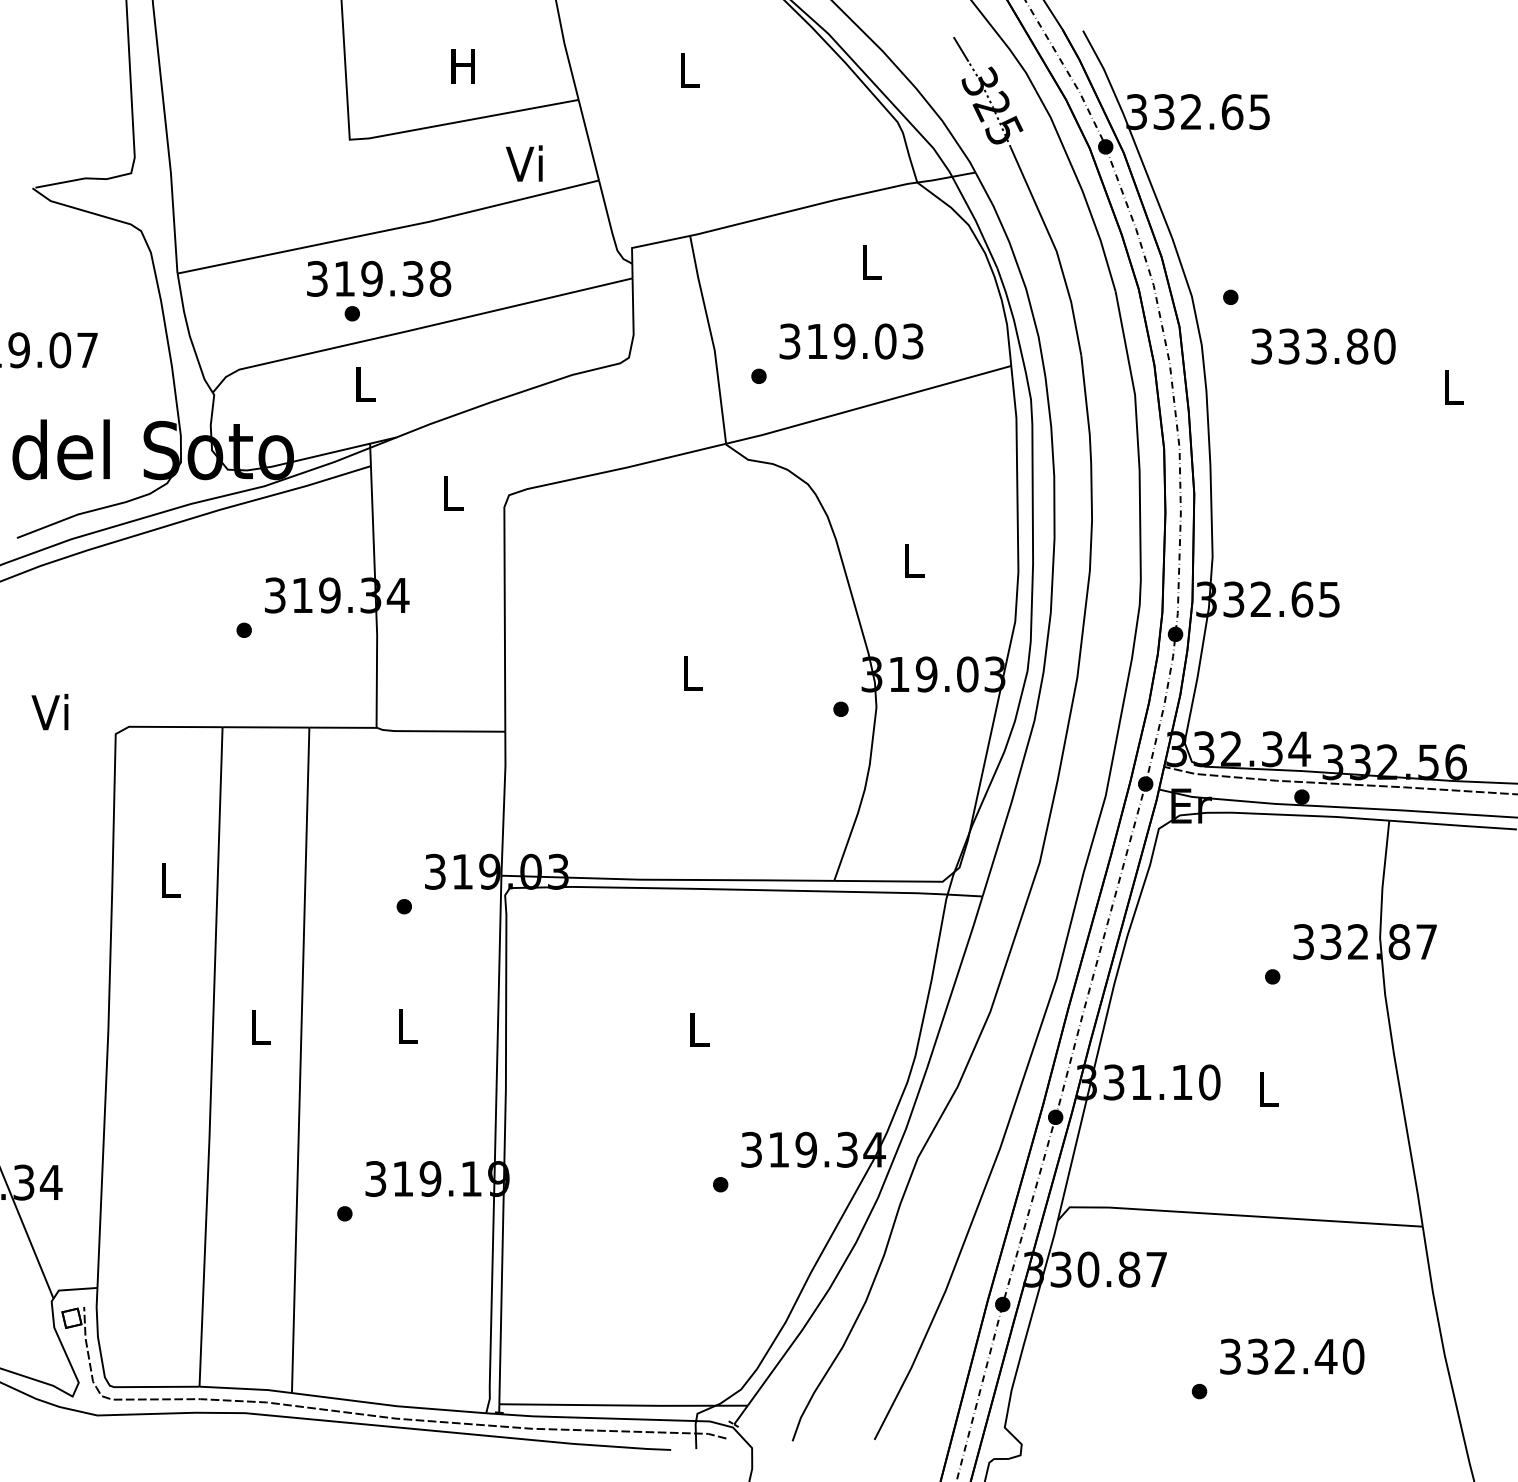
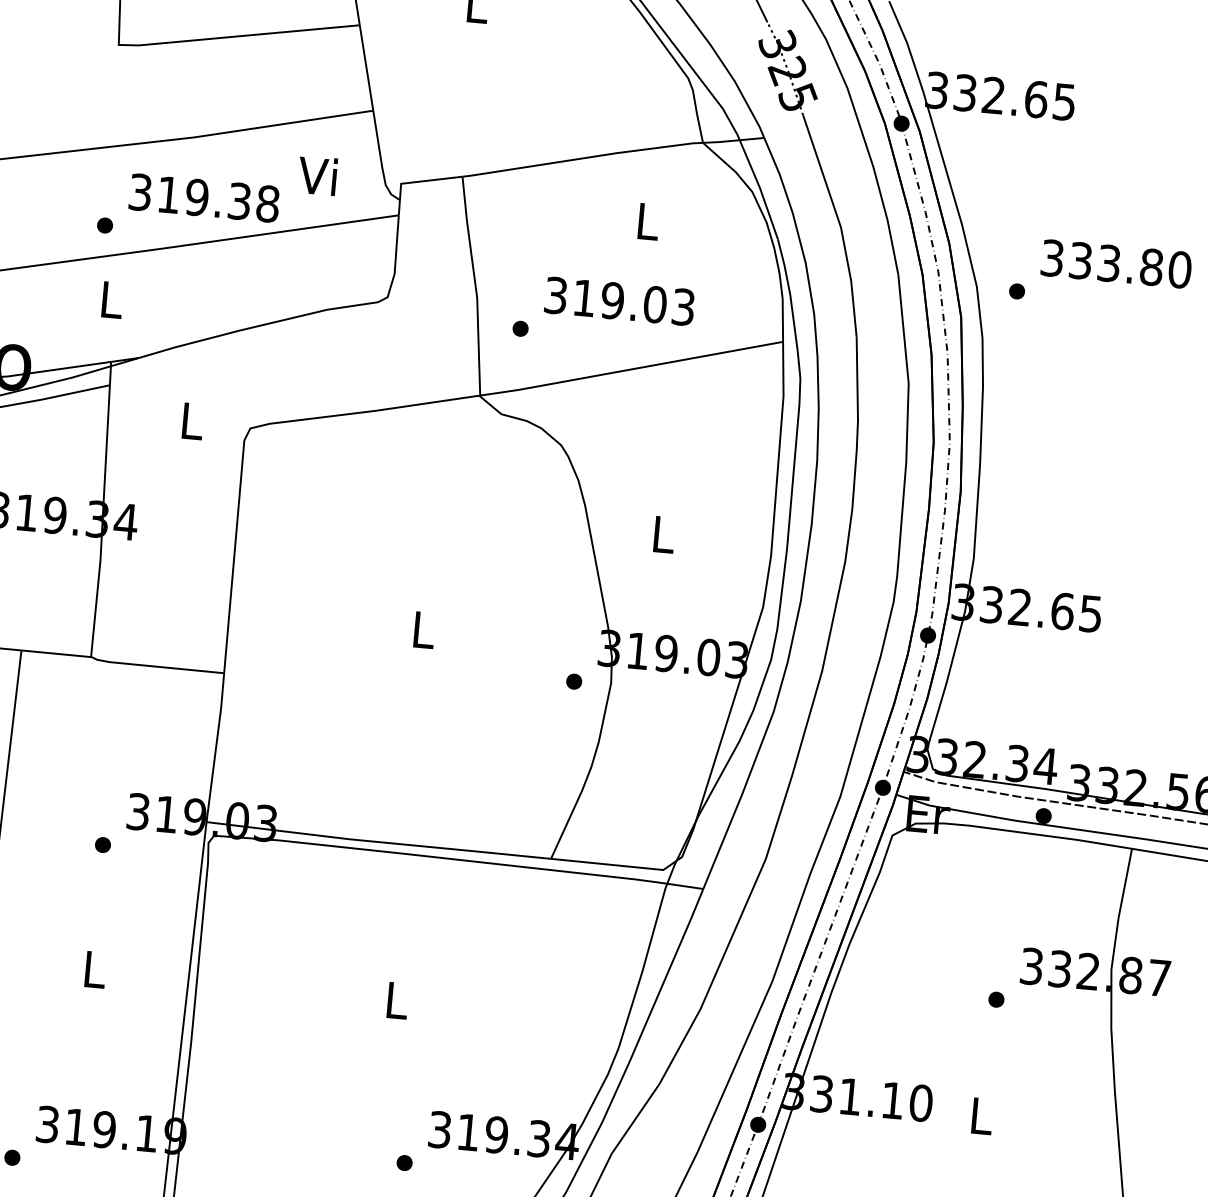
text: (524, 163) -> (317, 175), moved
text: (379, 278) -> (204, 197), moved
text: (1323, 346) -> (1116, 264), moved

